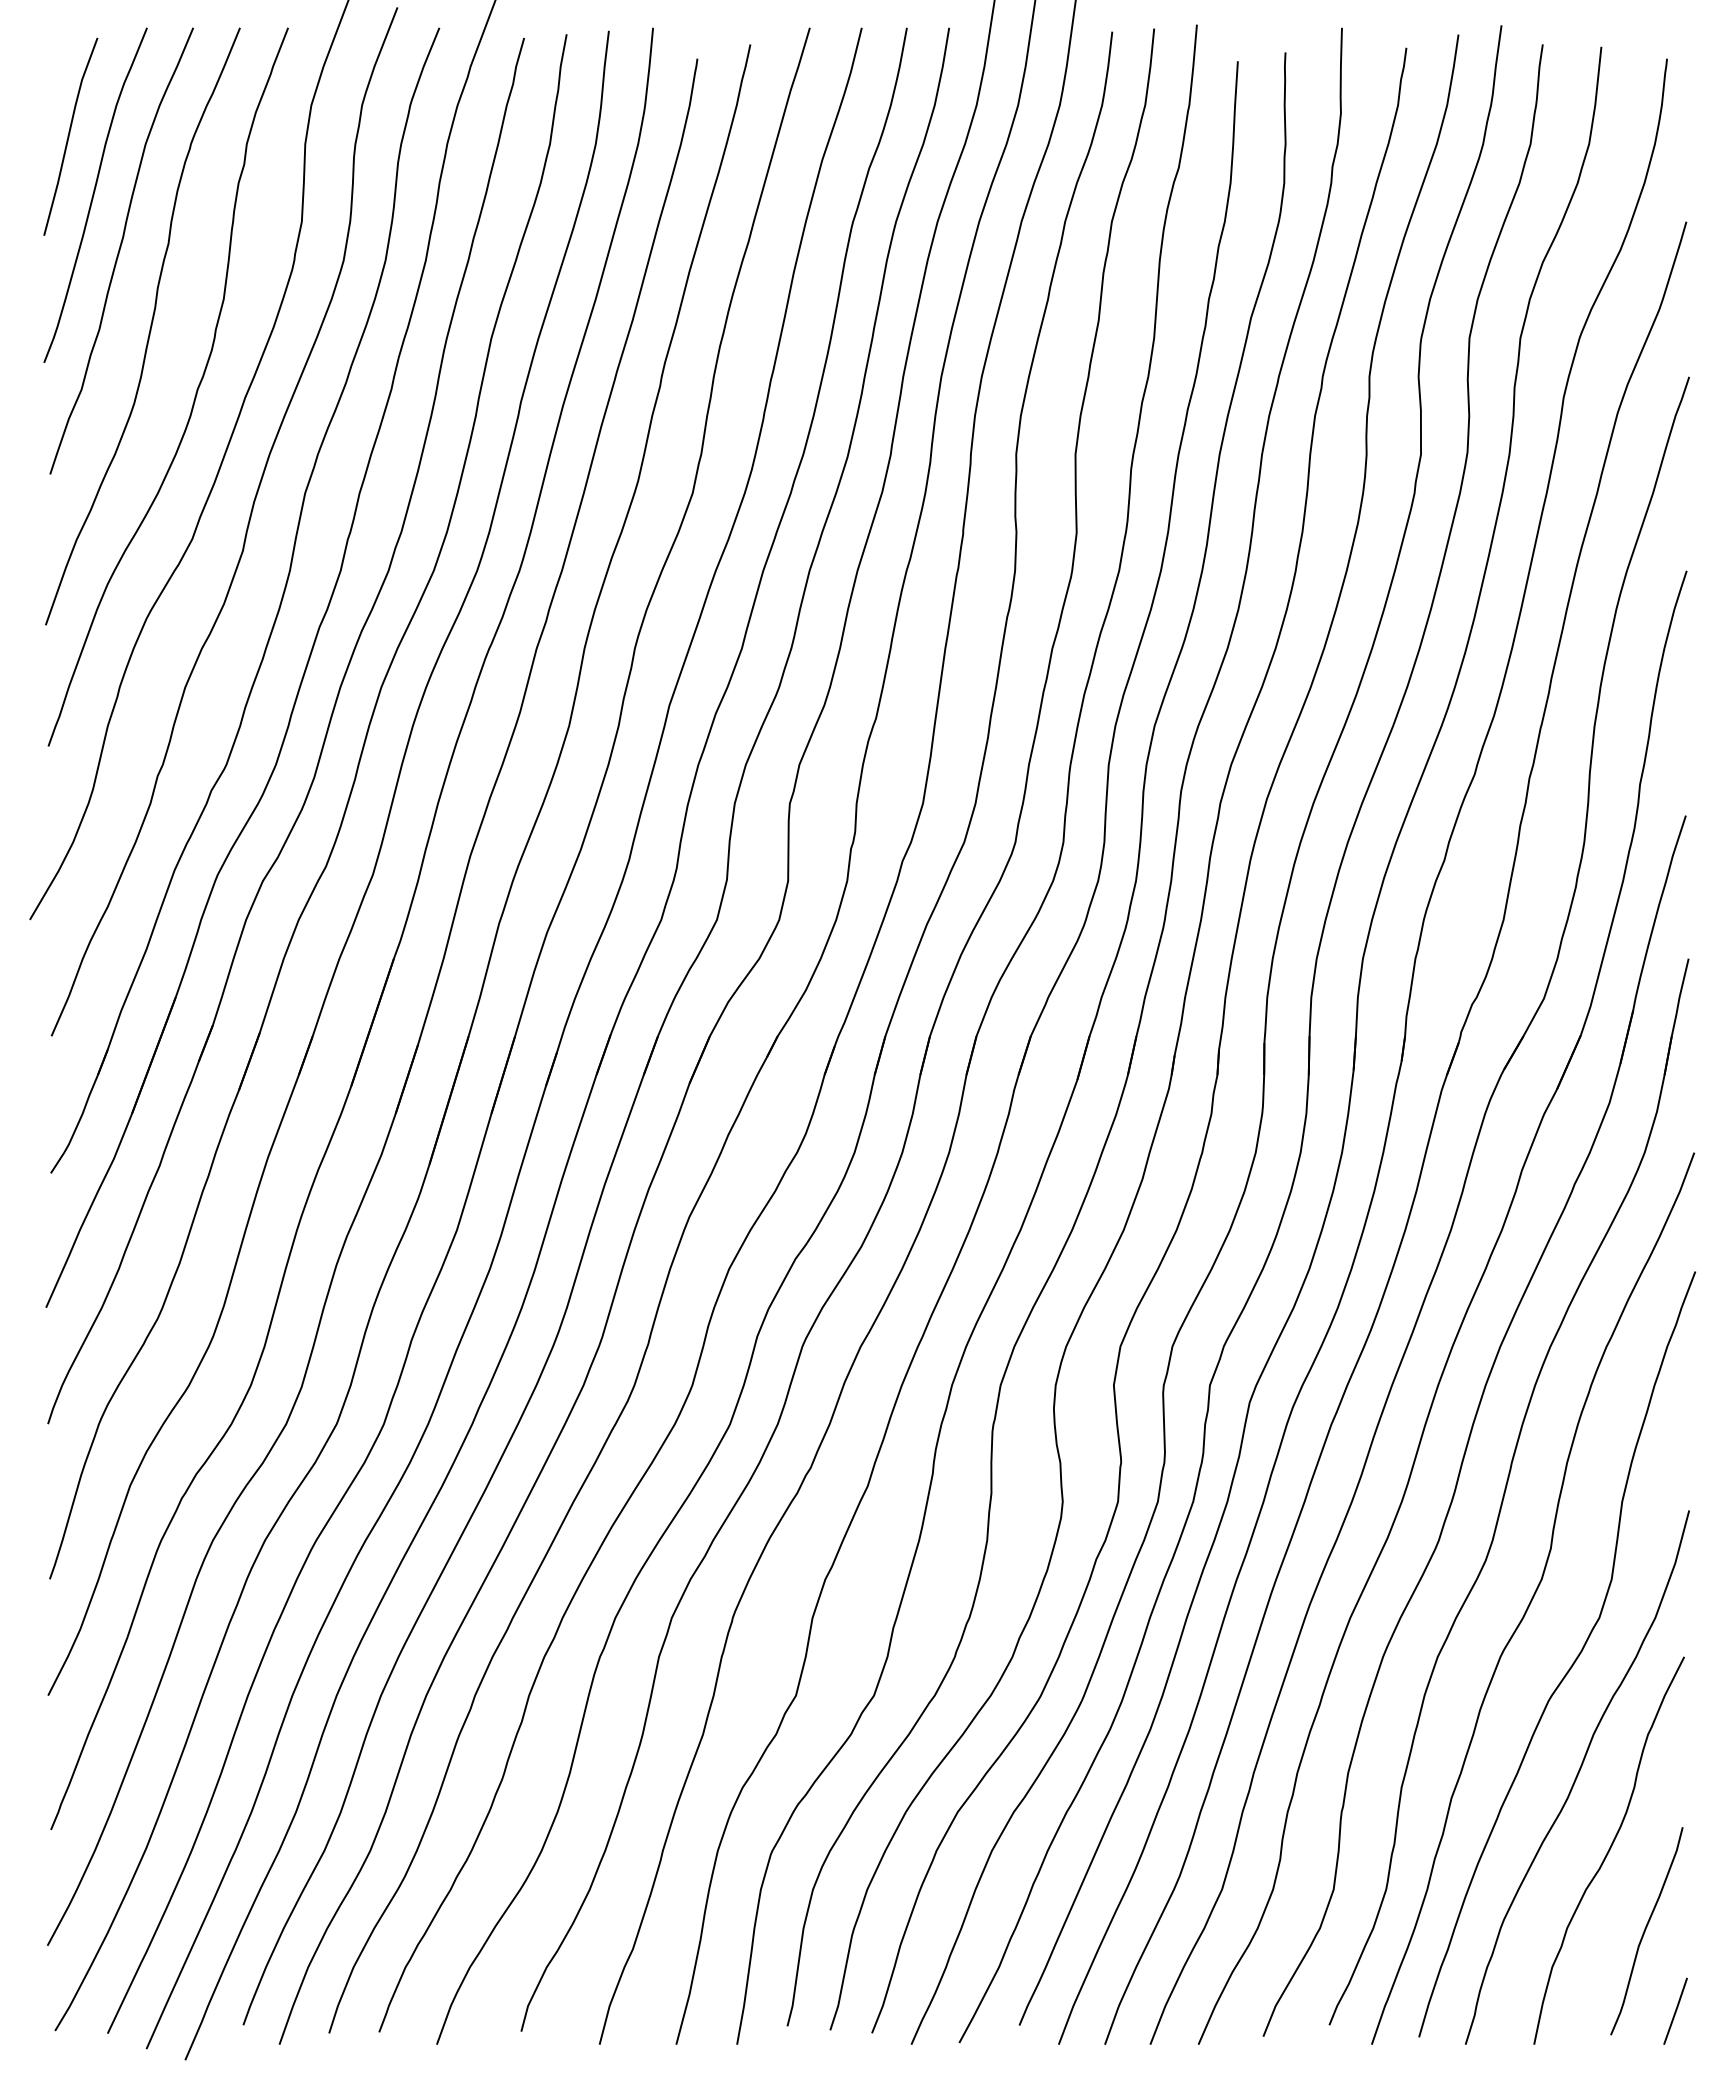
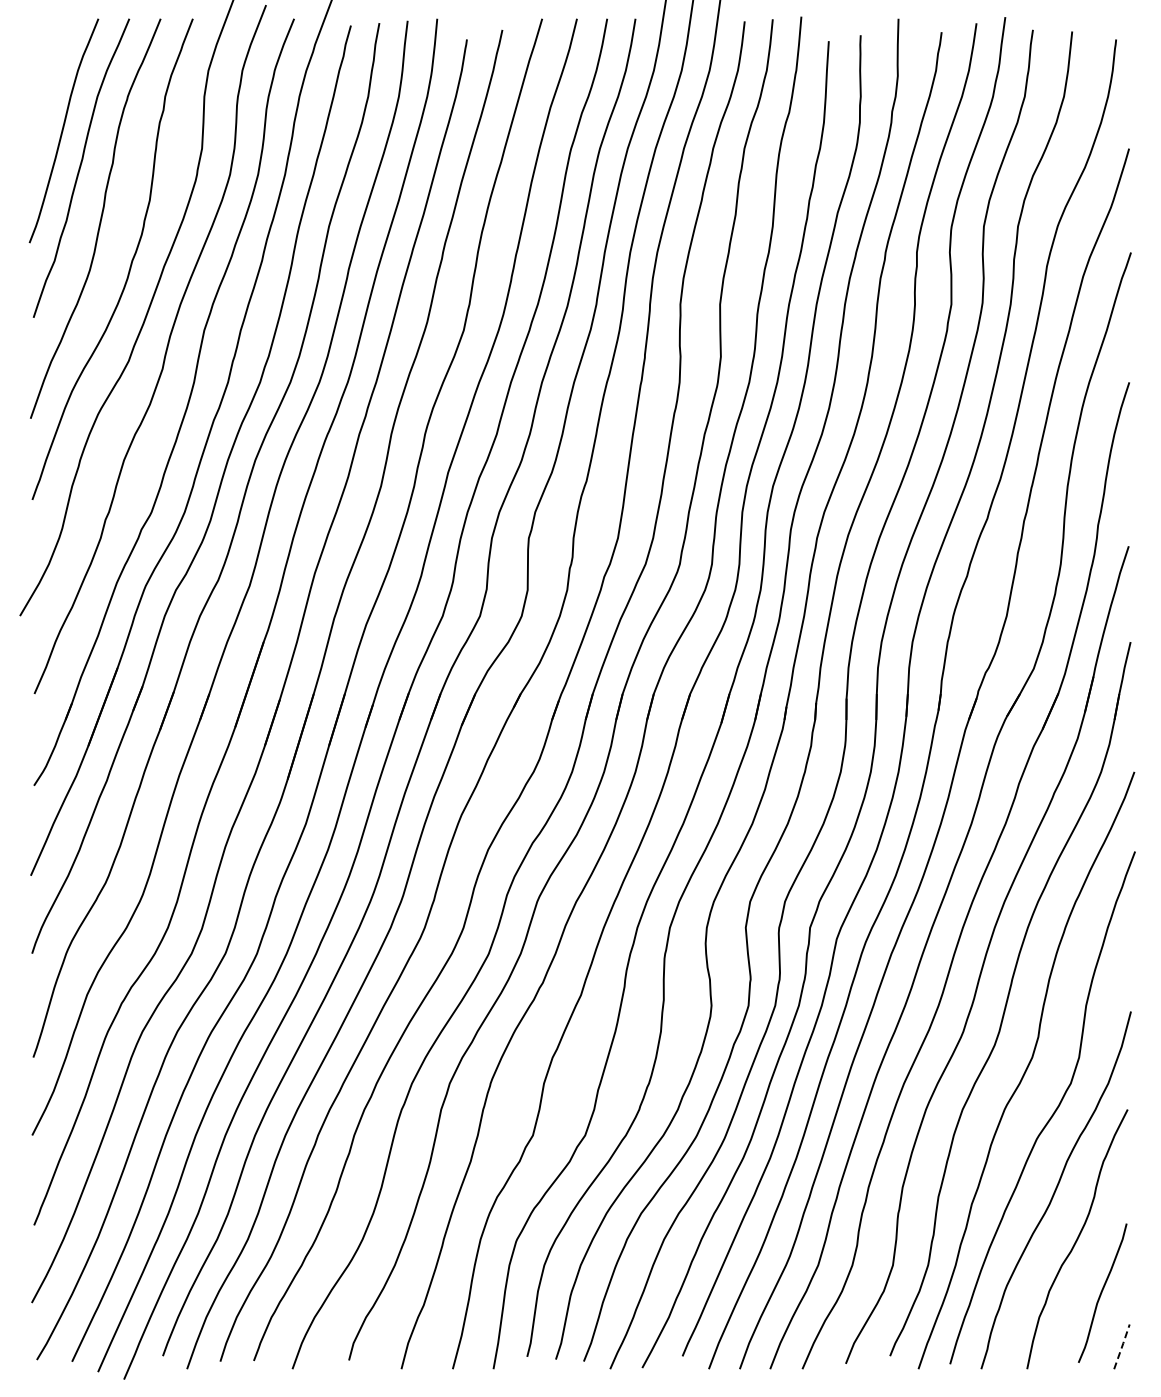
line: (69, 136) -> (46, 91), removed
line: (1676, 2010) -> (1122, 1346), solid -> dashed

